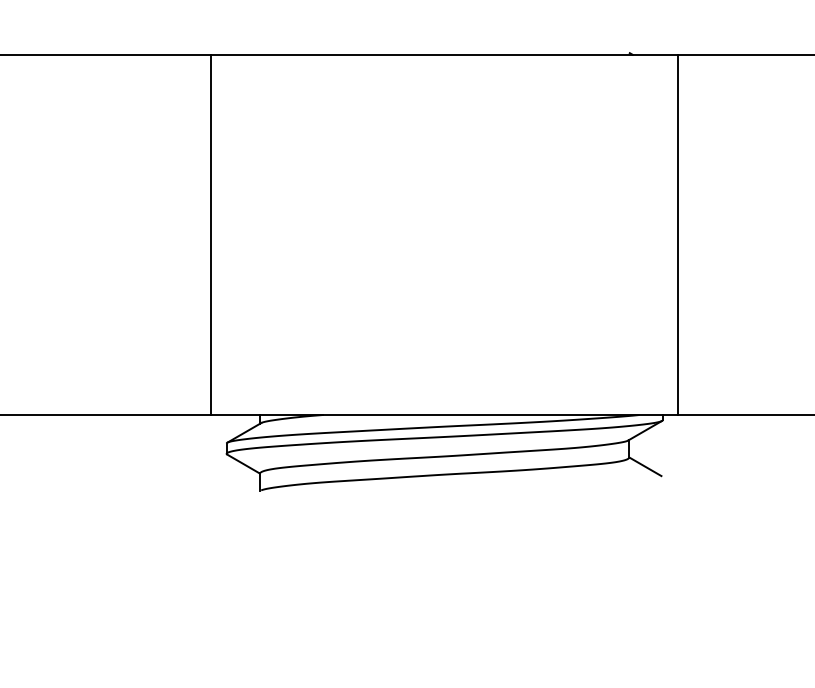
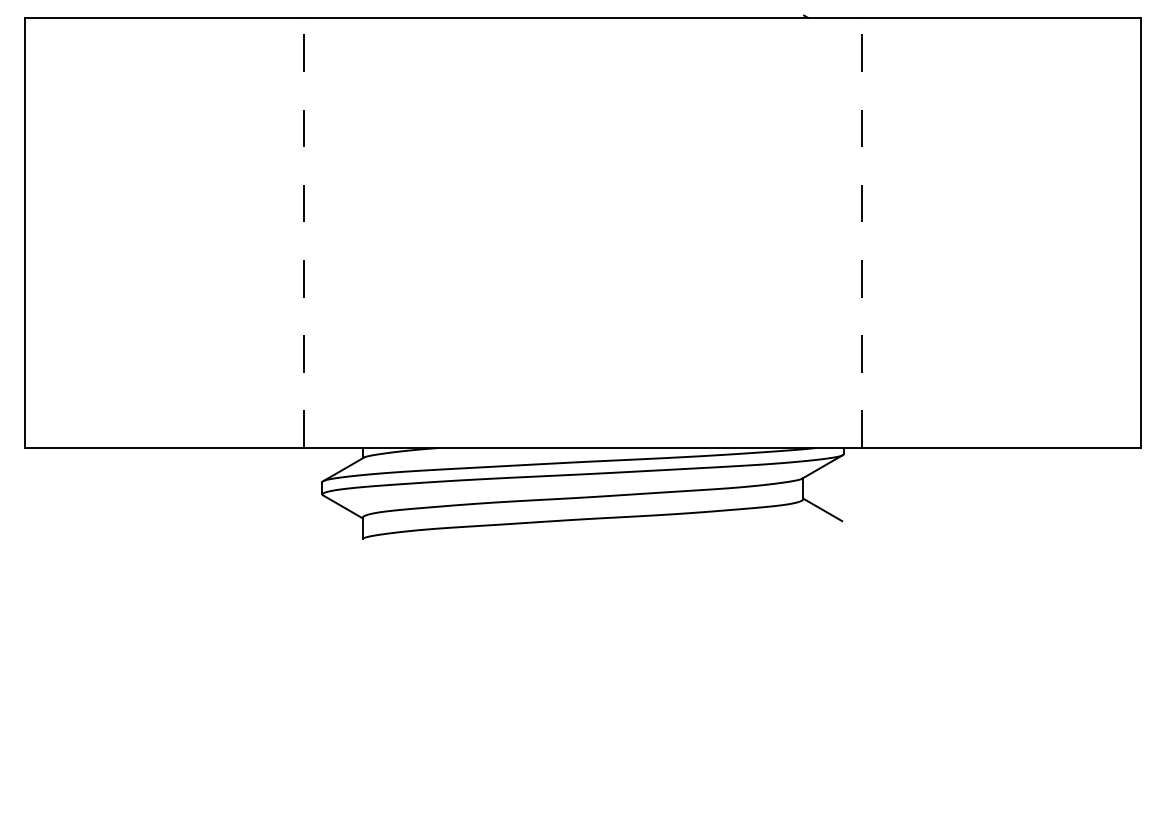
line: (210, 235) -> (303, 233), solid -> dashed
line: (678, 235) -> (862, 233), solid -> dashed

